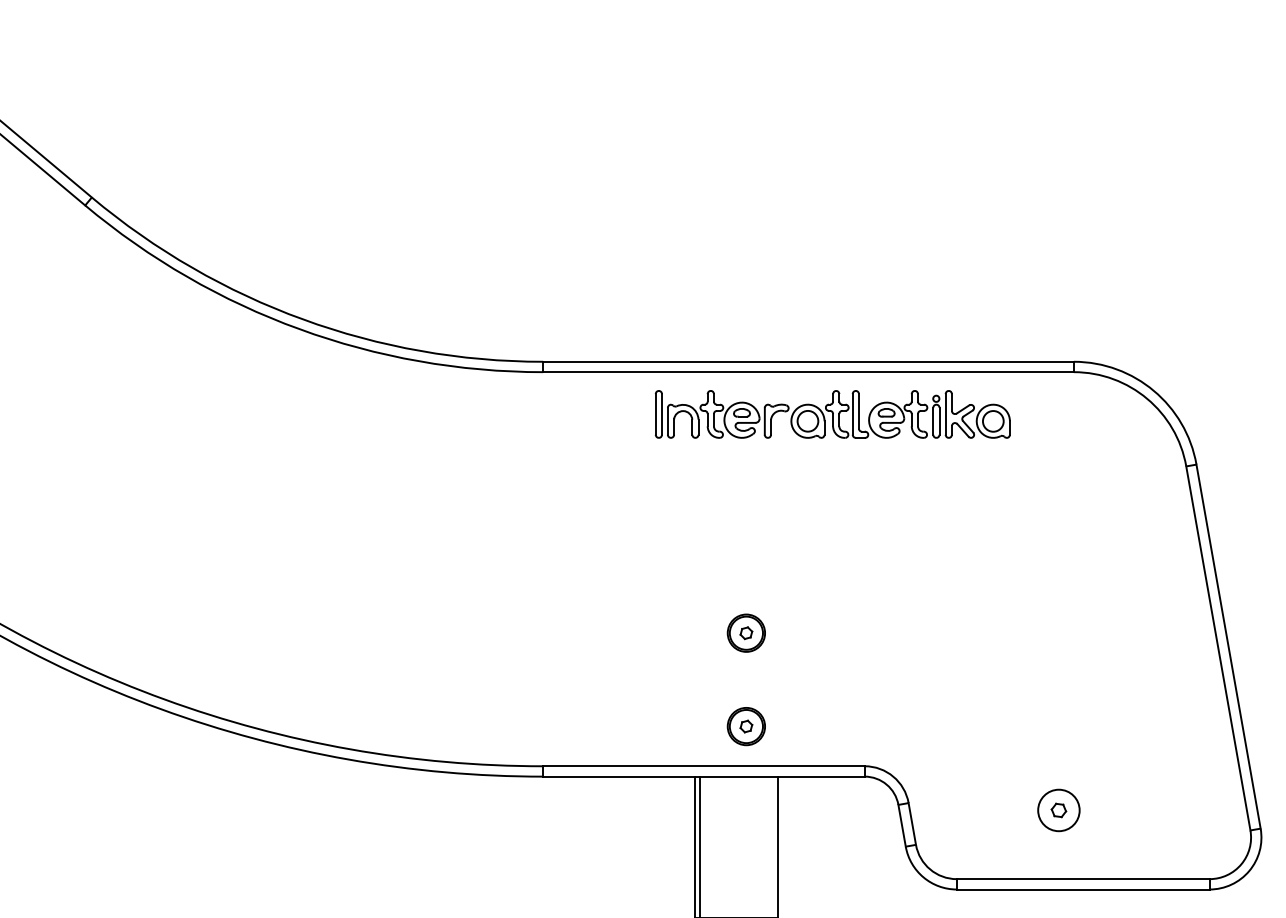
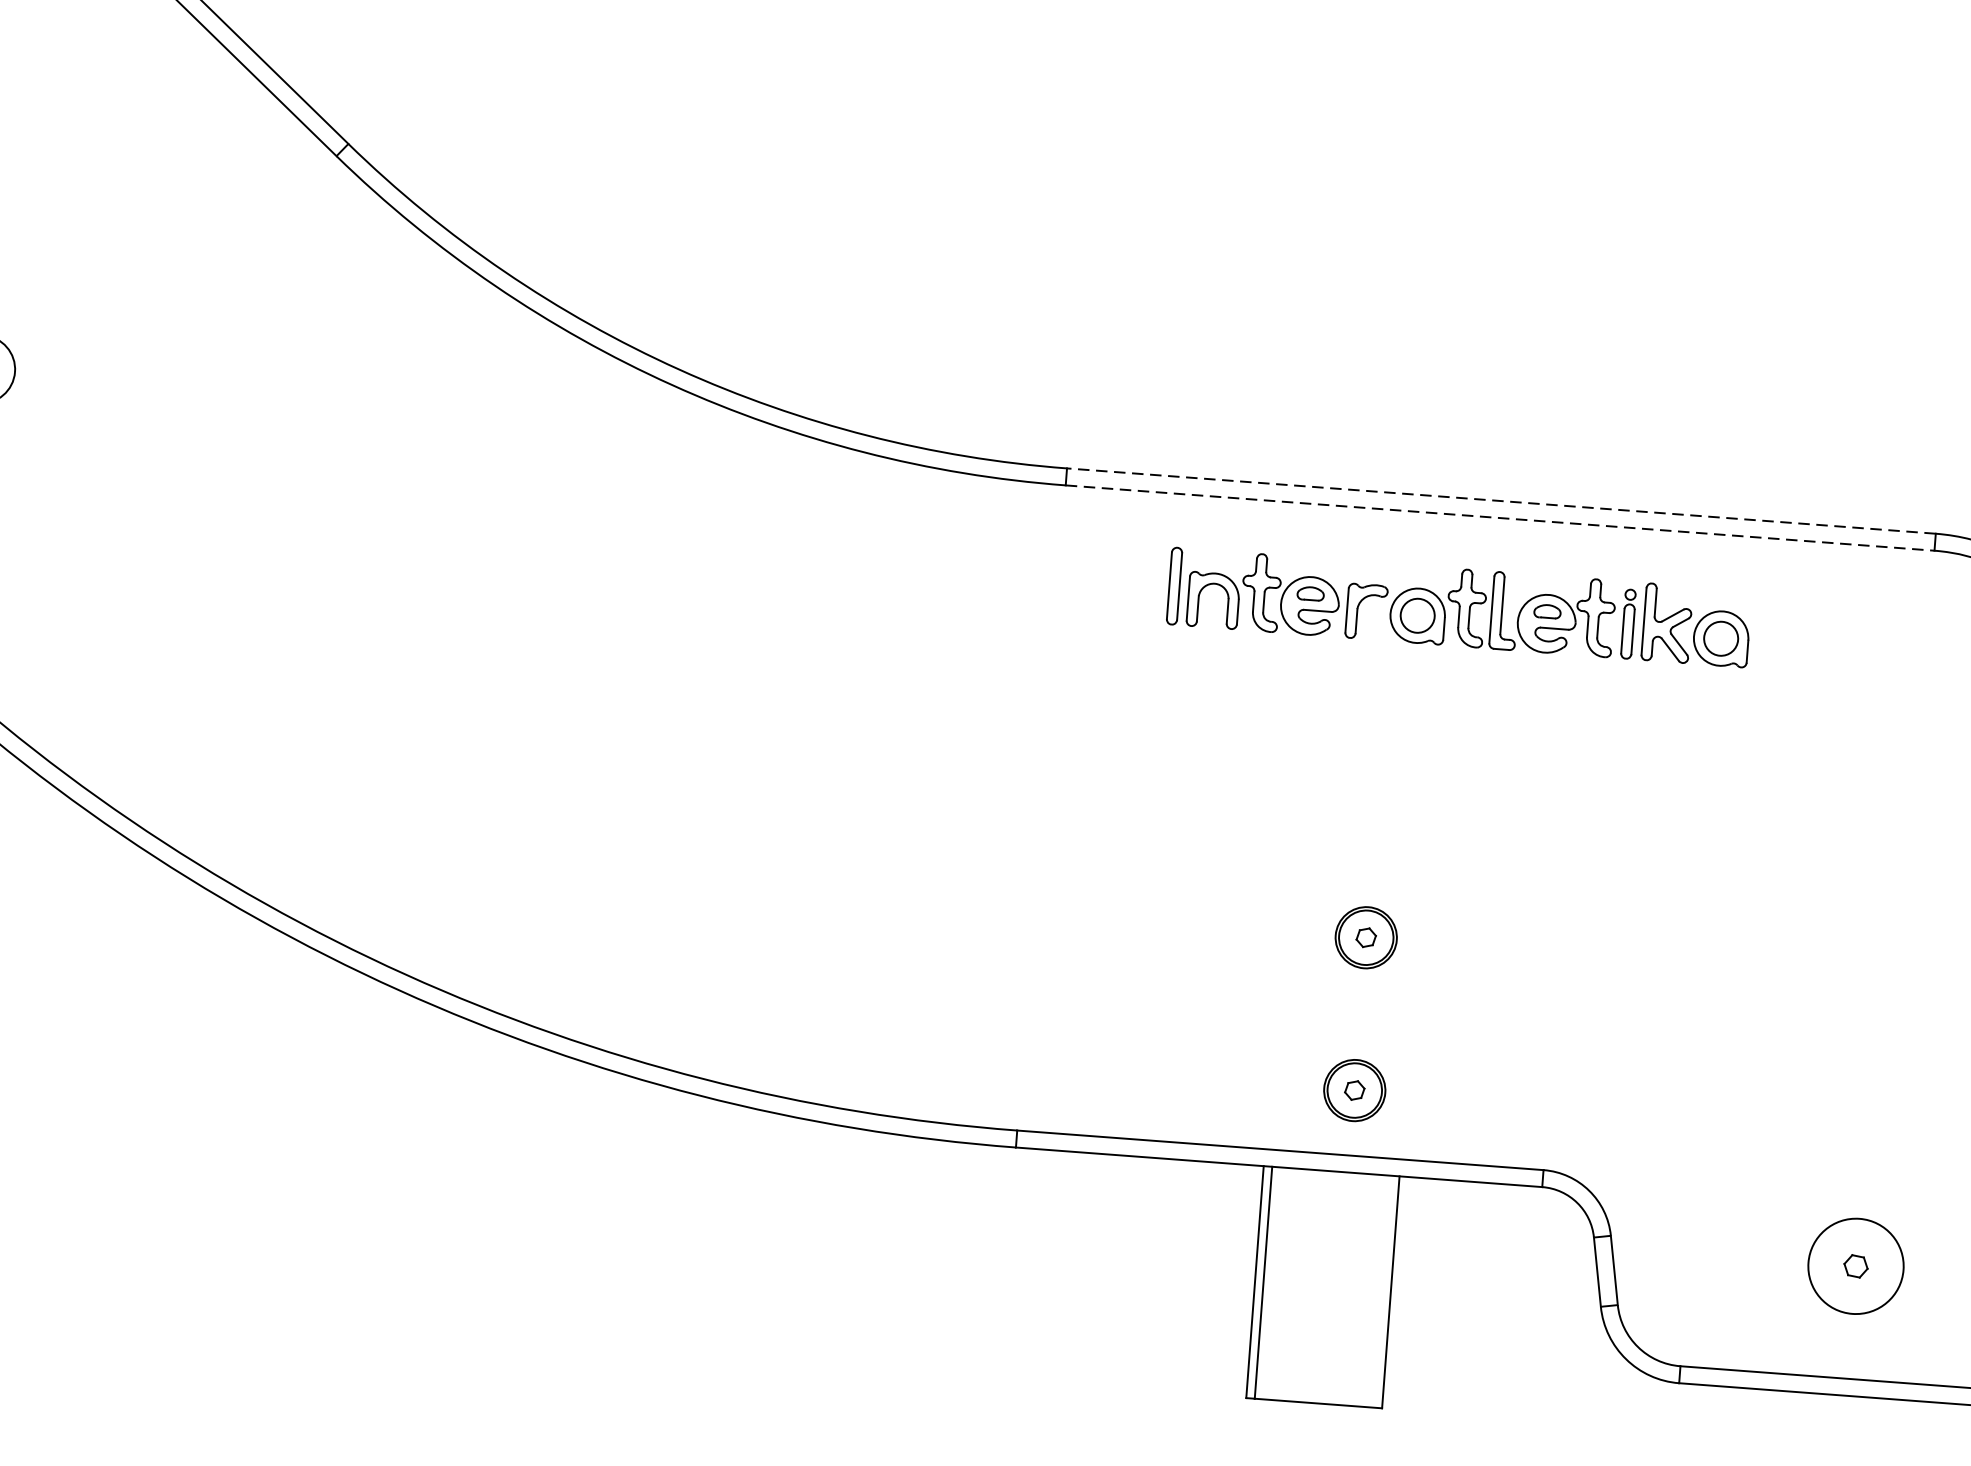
line: (808, 361) -> (1501, 500), solid -> dashed
line: (809, 372) -> (1501, 518), solid -> dashed
part: (832, 414) -> (1458, 607), moved
circle: (1058, 810) -> (1855, 1266), size x1.4

